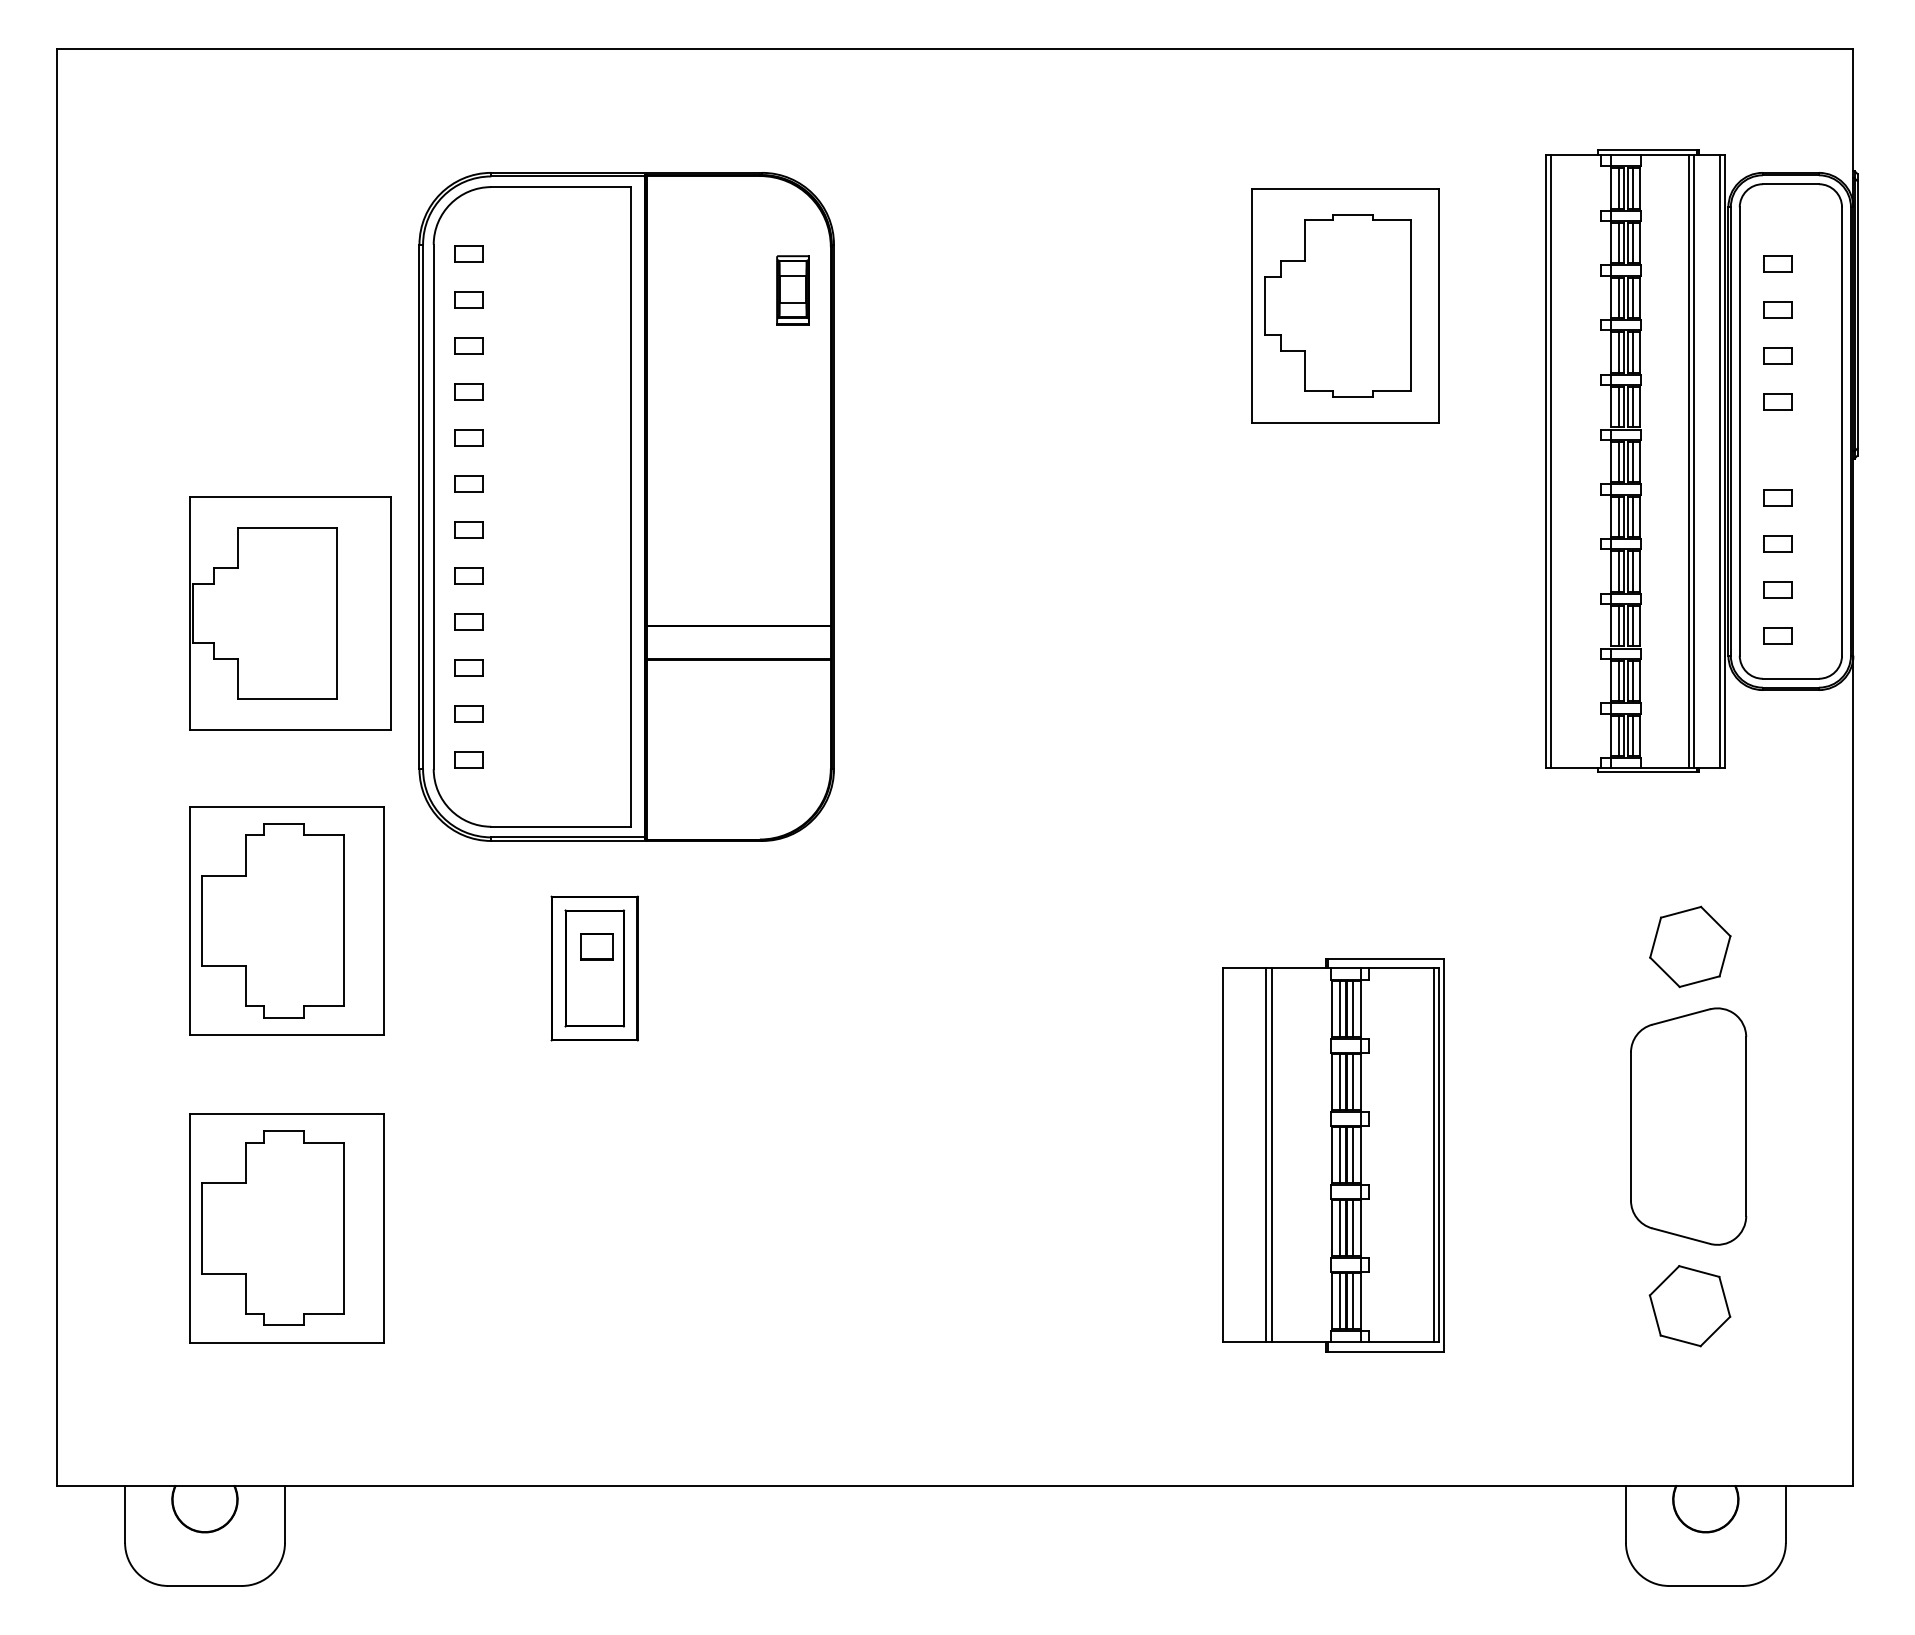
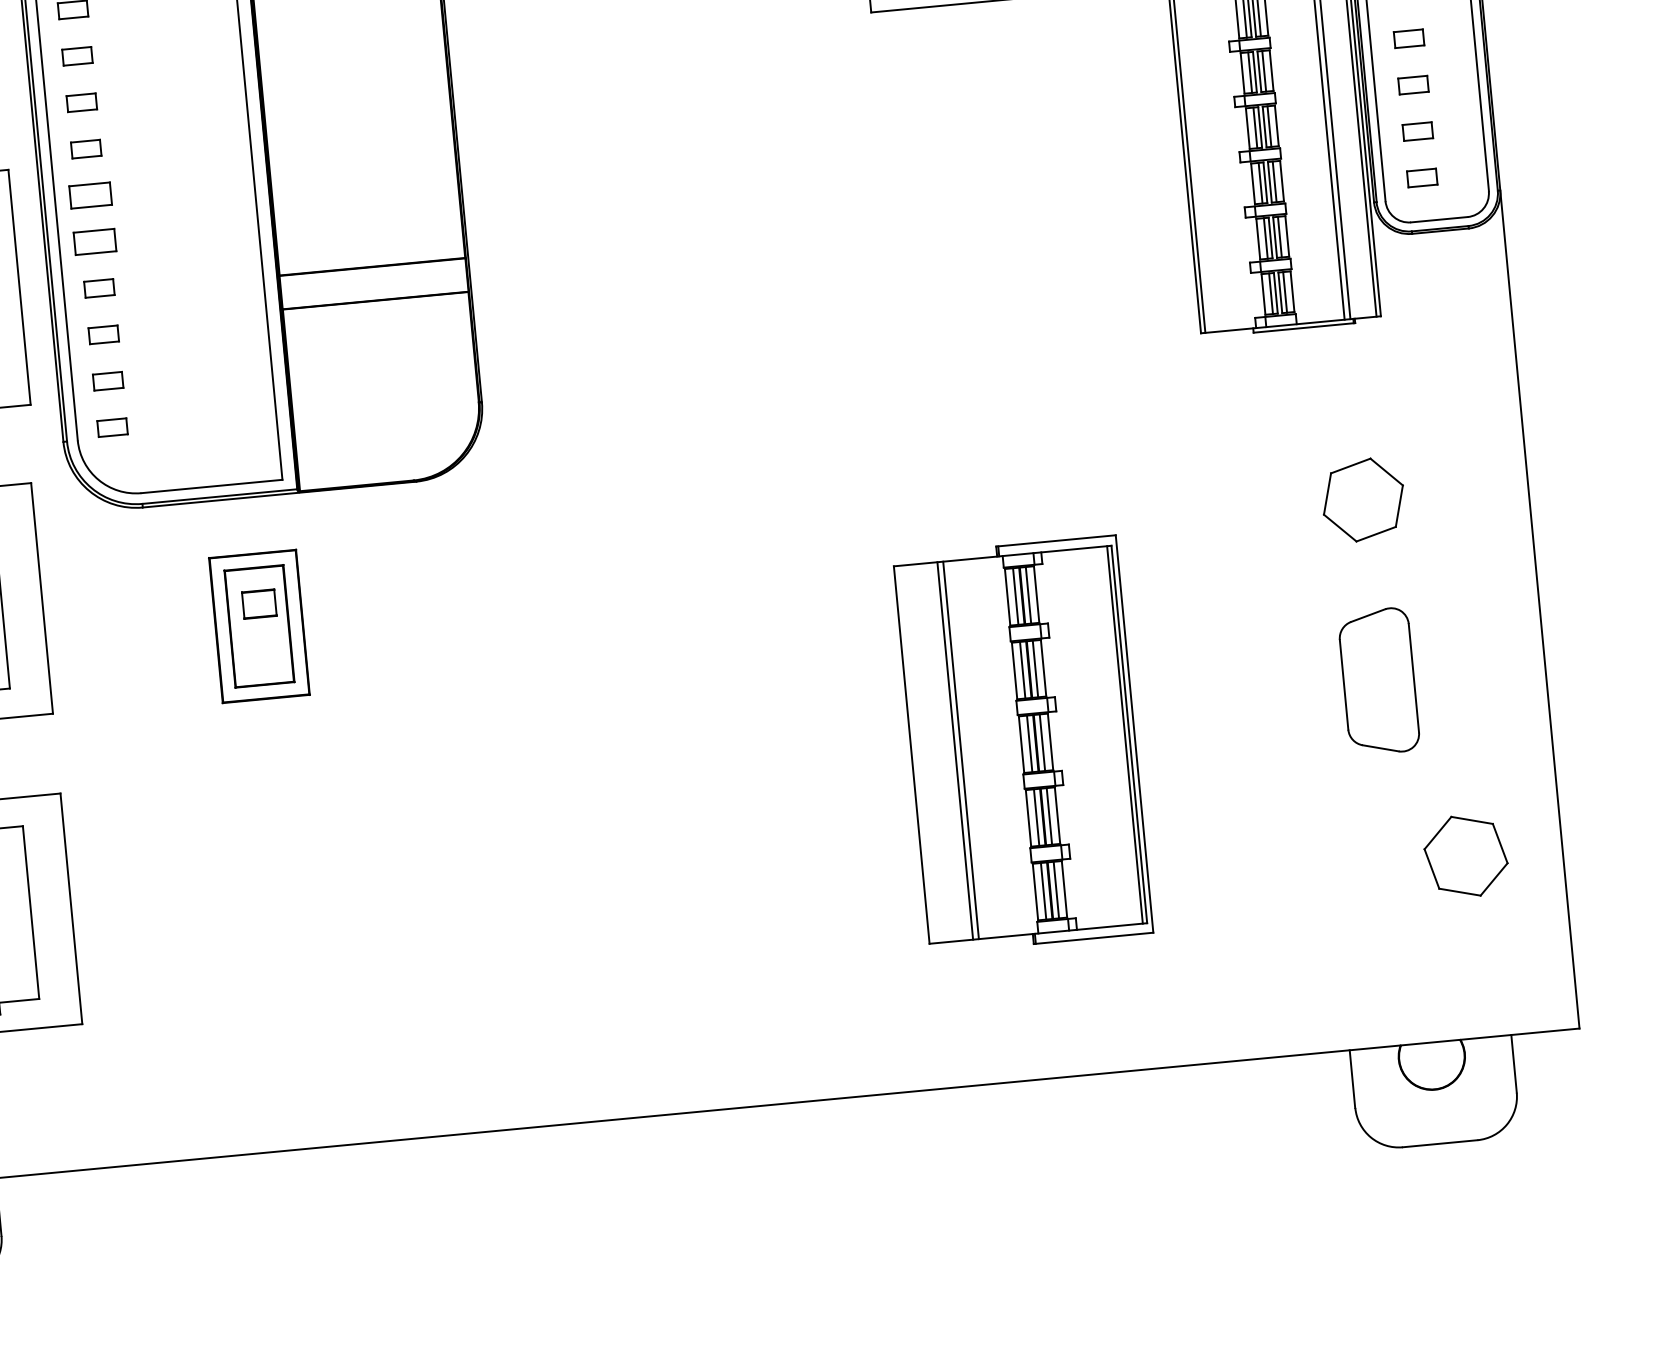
part: (468, 529) -> (90, 195), size x1.4
part: (468, 575) -> (94, 241), size x1.4
part: (1688, 1126) -> (1378, 681), size x0.6
part: (1689, 1306) -> (1465, 856), moved

